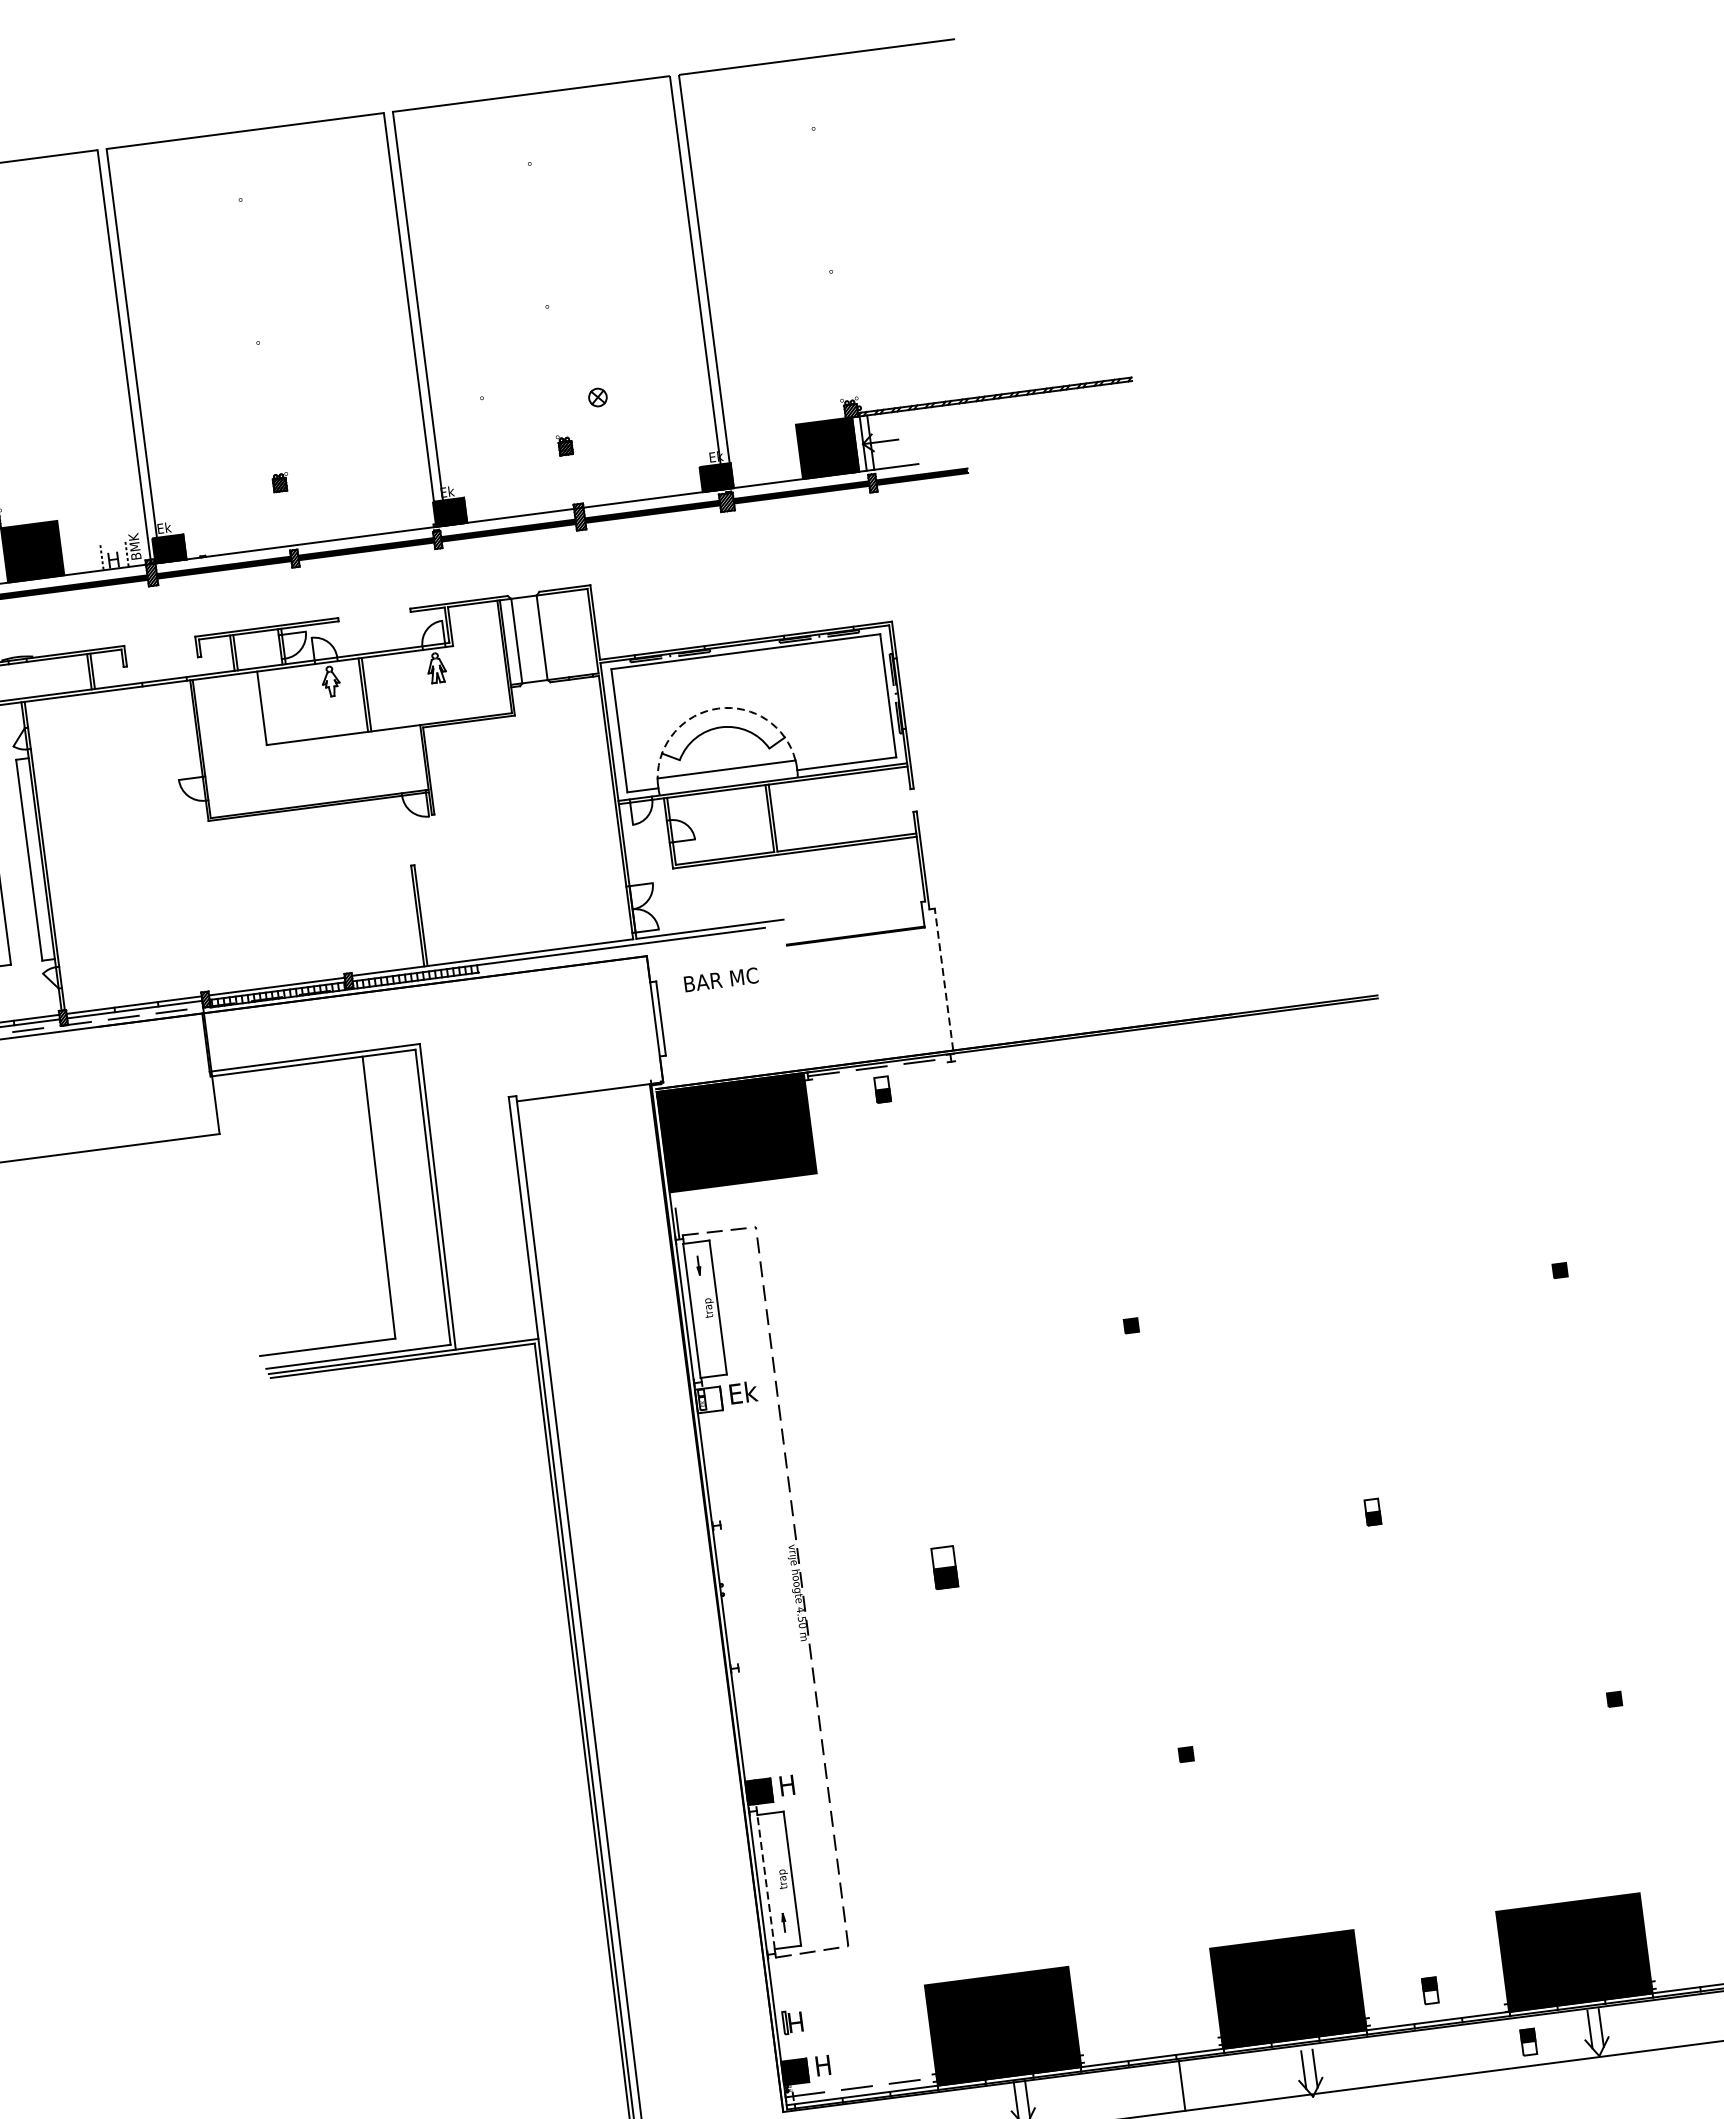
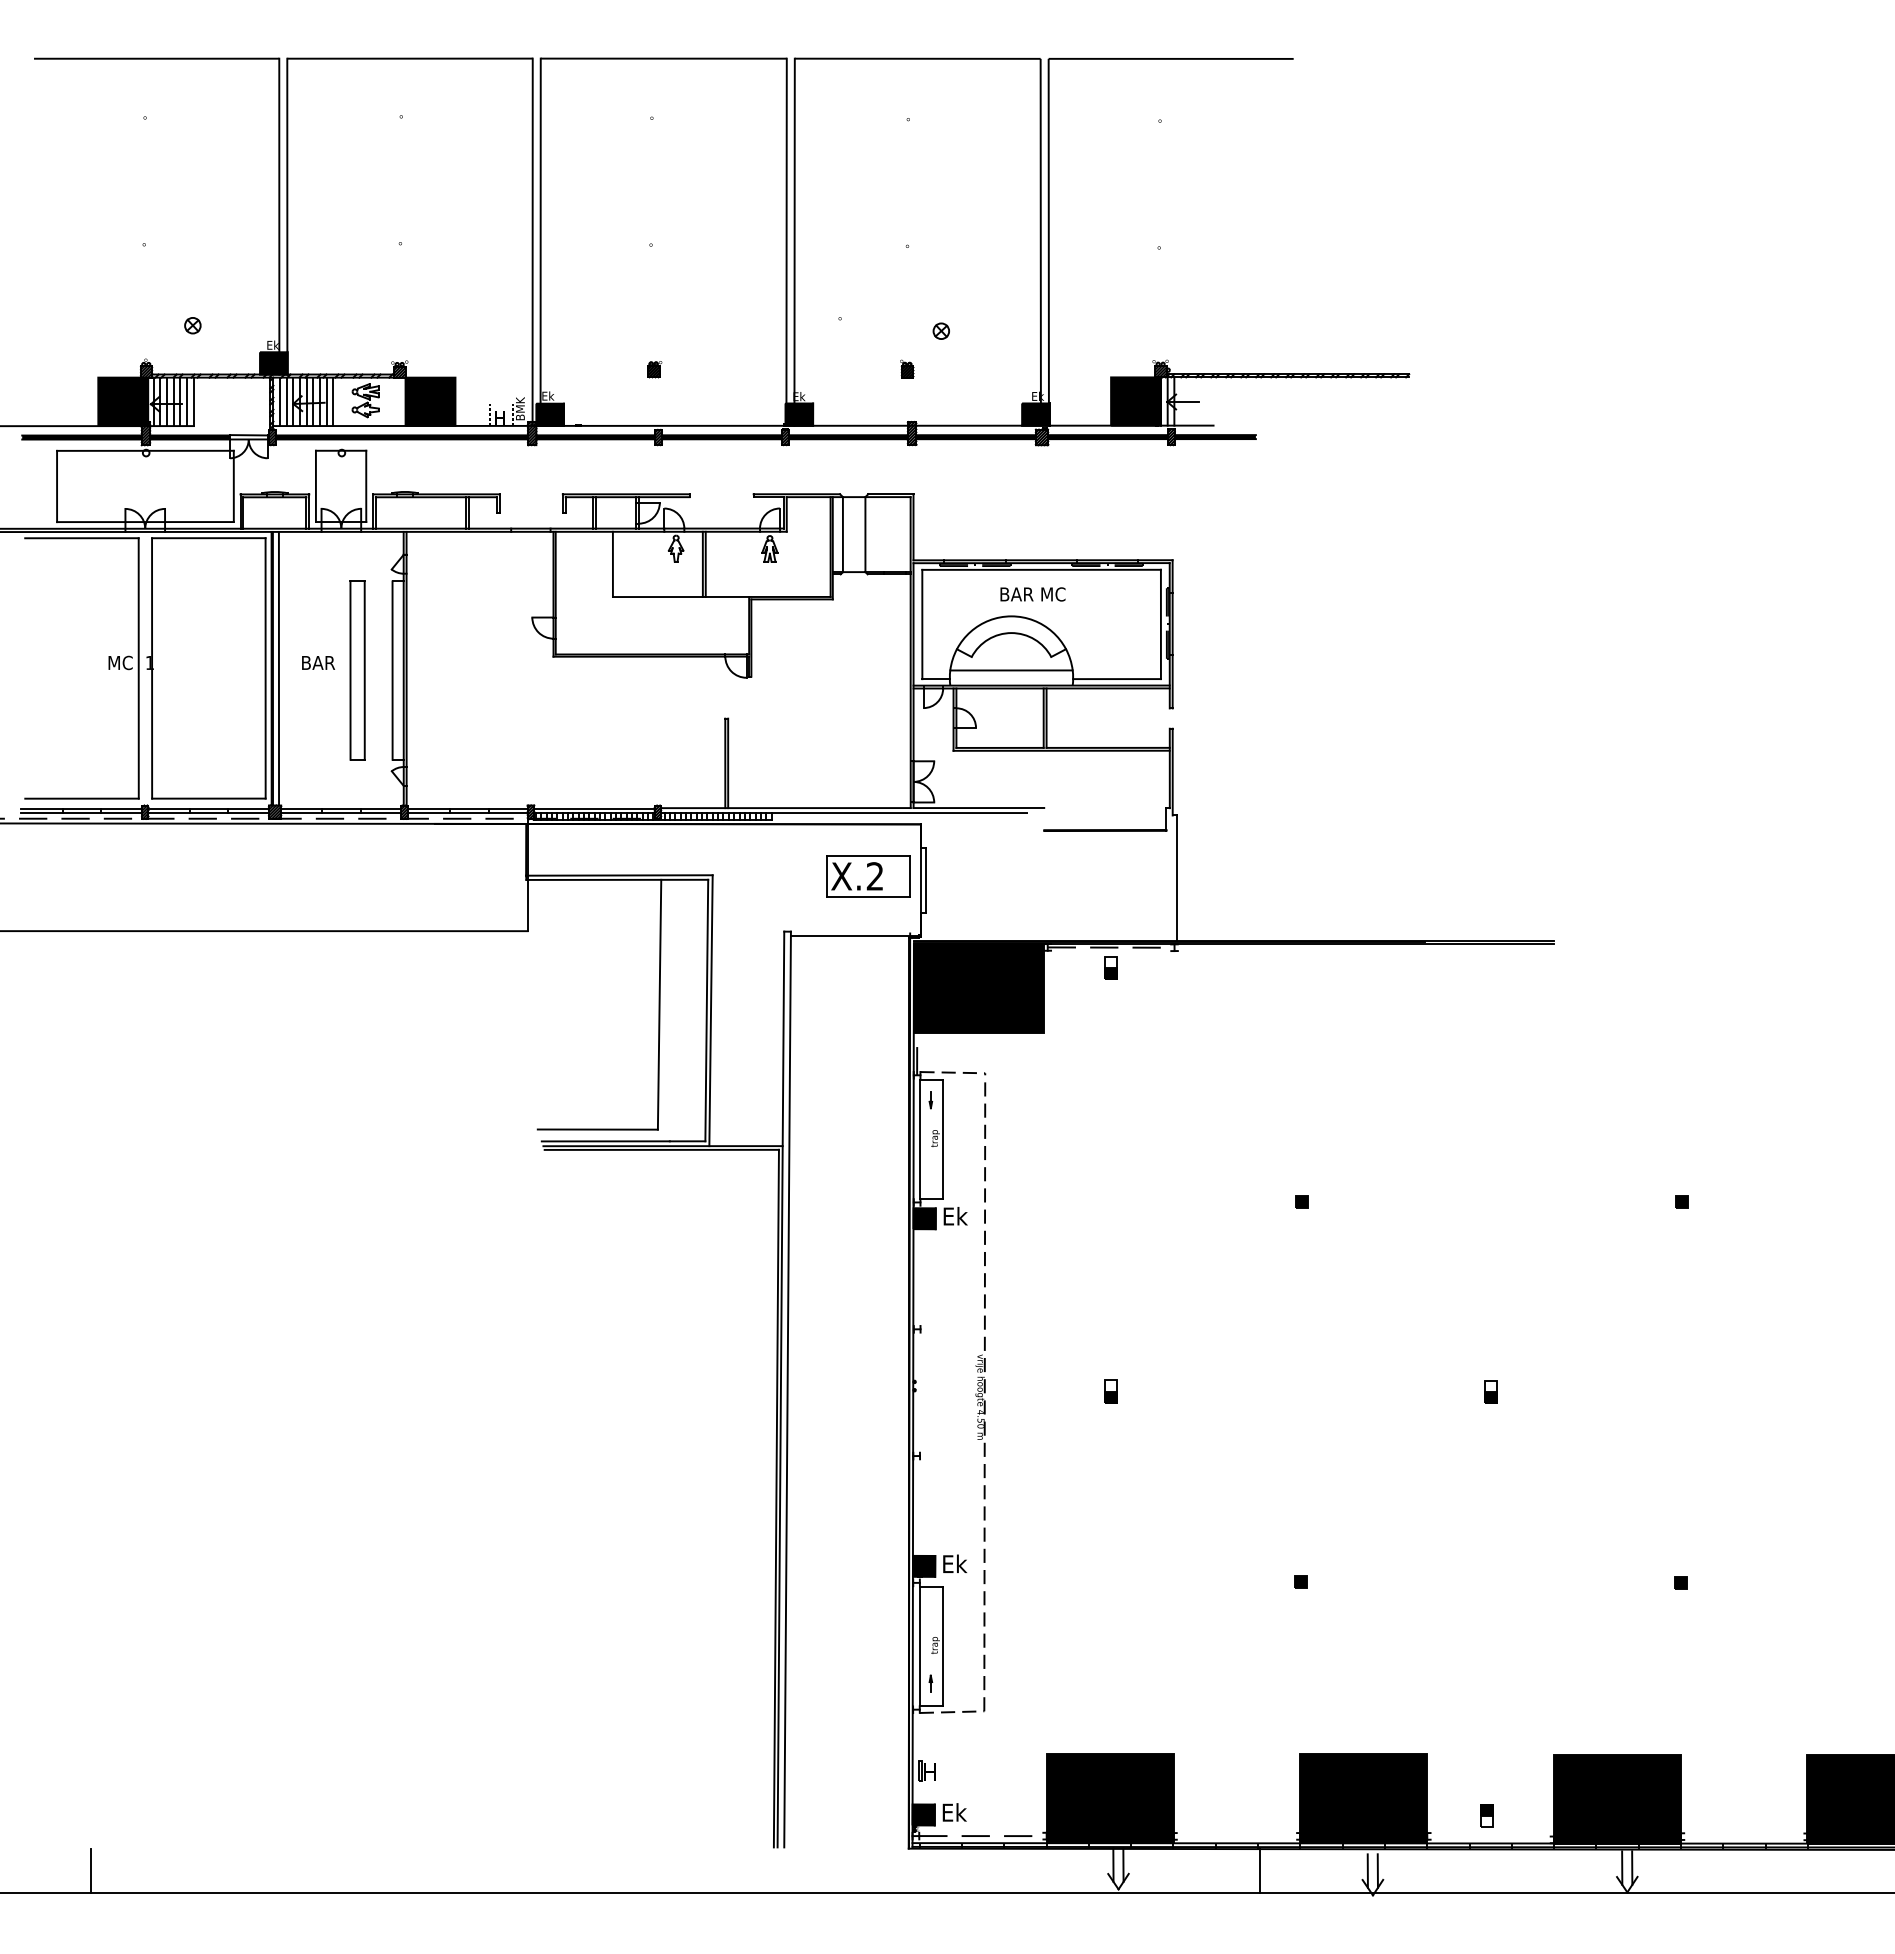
arc: (718, 708) -> (1011, 616), dashed -> solid
text: (720, 979) -> (1032, 594), moved
line: (944, 979) -> (1177, 878), dashed -> solid
part: (595, 1022) -> (868, 876), added
fill: (708, 1399) -> (924, 1218), added
part: (943, 1567) -> (1110, 1391), size x0.62
text: (794, 1783) -> (955, 1563), H -> Ek
line: (765, 1881) -> (919, 1645), dashed -> solid
part: (1527, 2041) -> (1566, 1871), removed
text: (829, 2064) -> (954, 1812), H -> Ek

